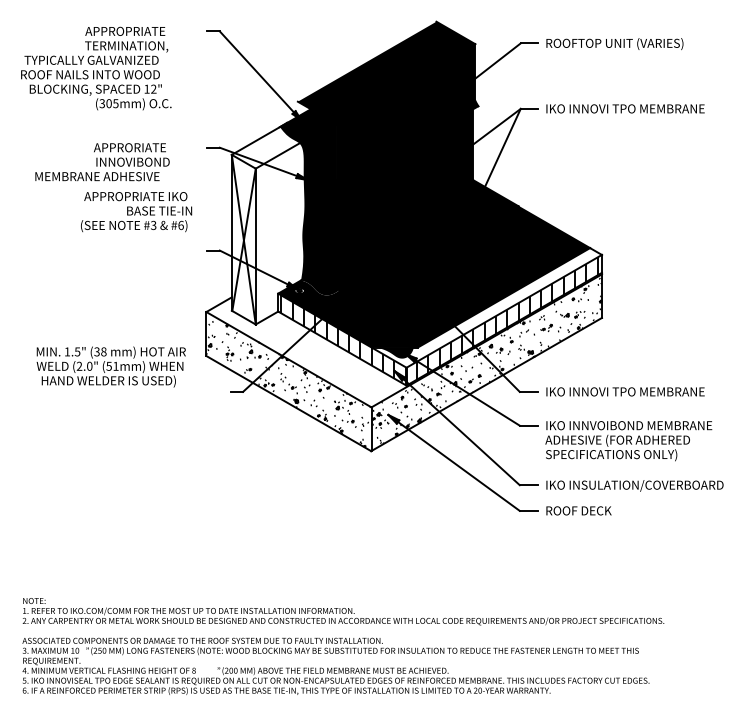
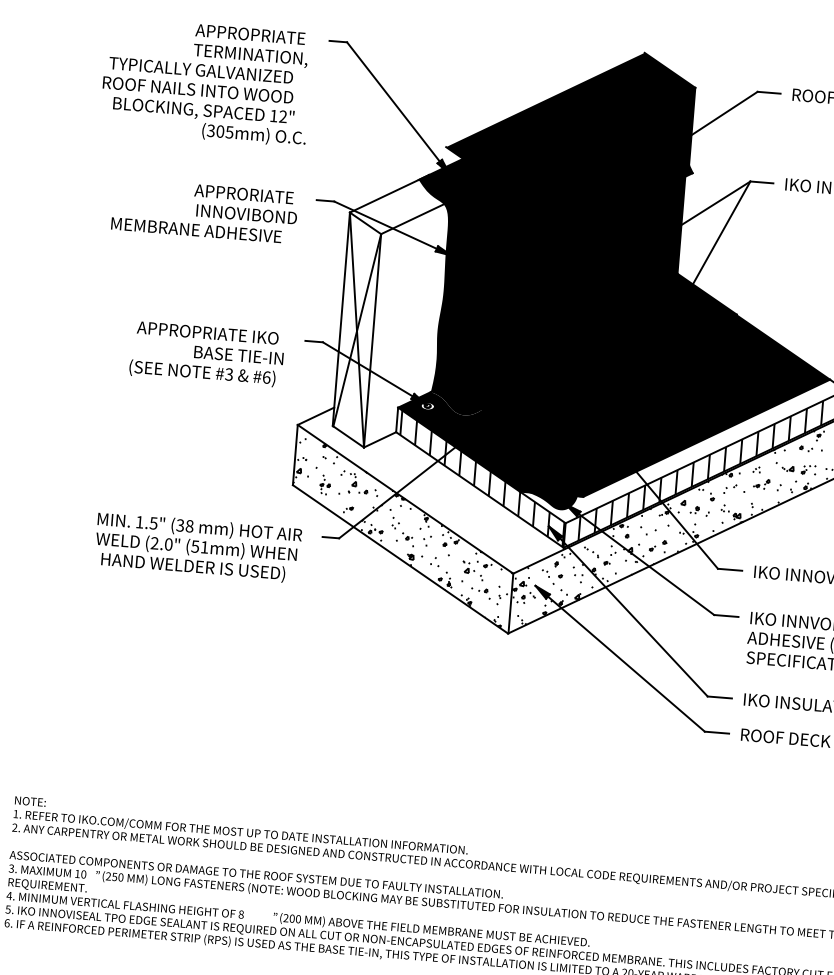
text: (96, 68) -> (207, 82), moved
text: (102, 162) -> (204, 211), moved
text: (136, 212) -> (207, 354), moved
text: (110, 366) -> (197, 546), moved

